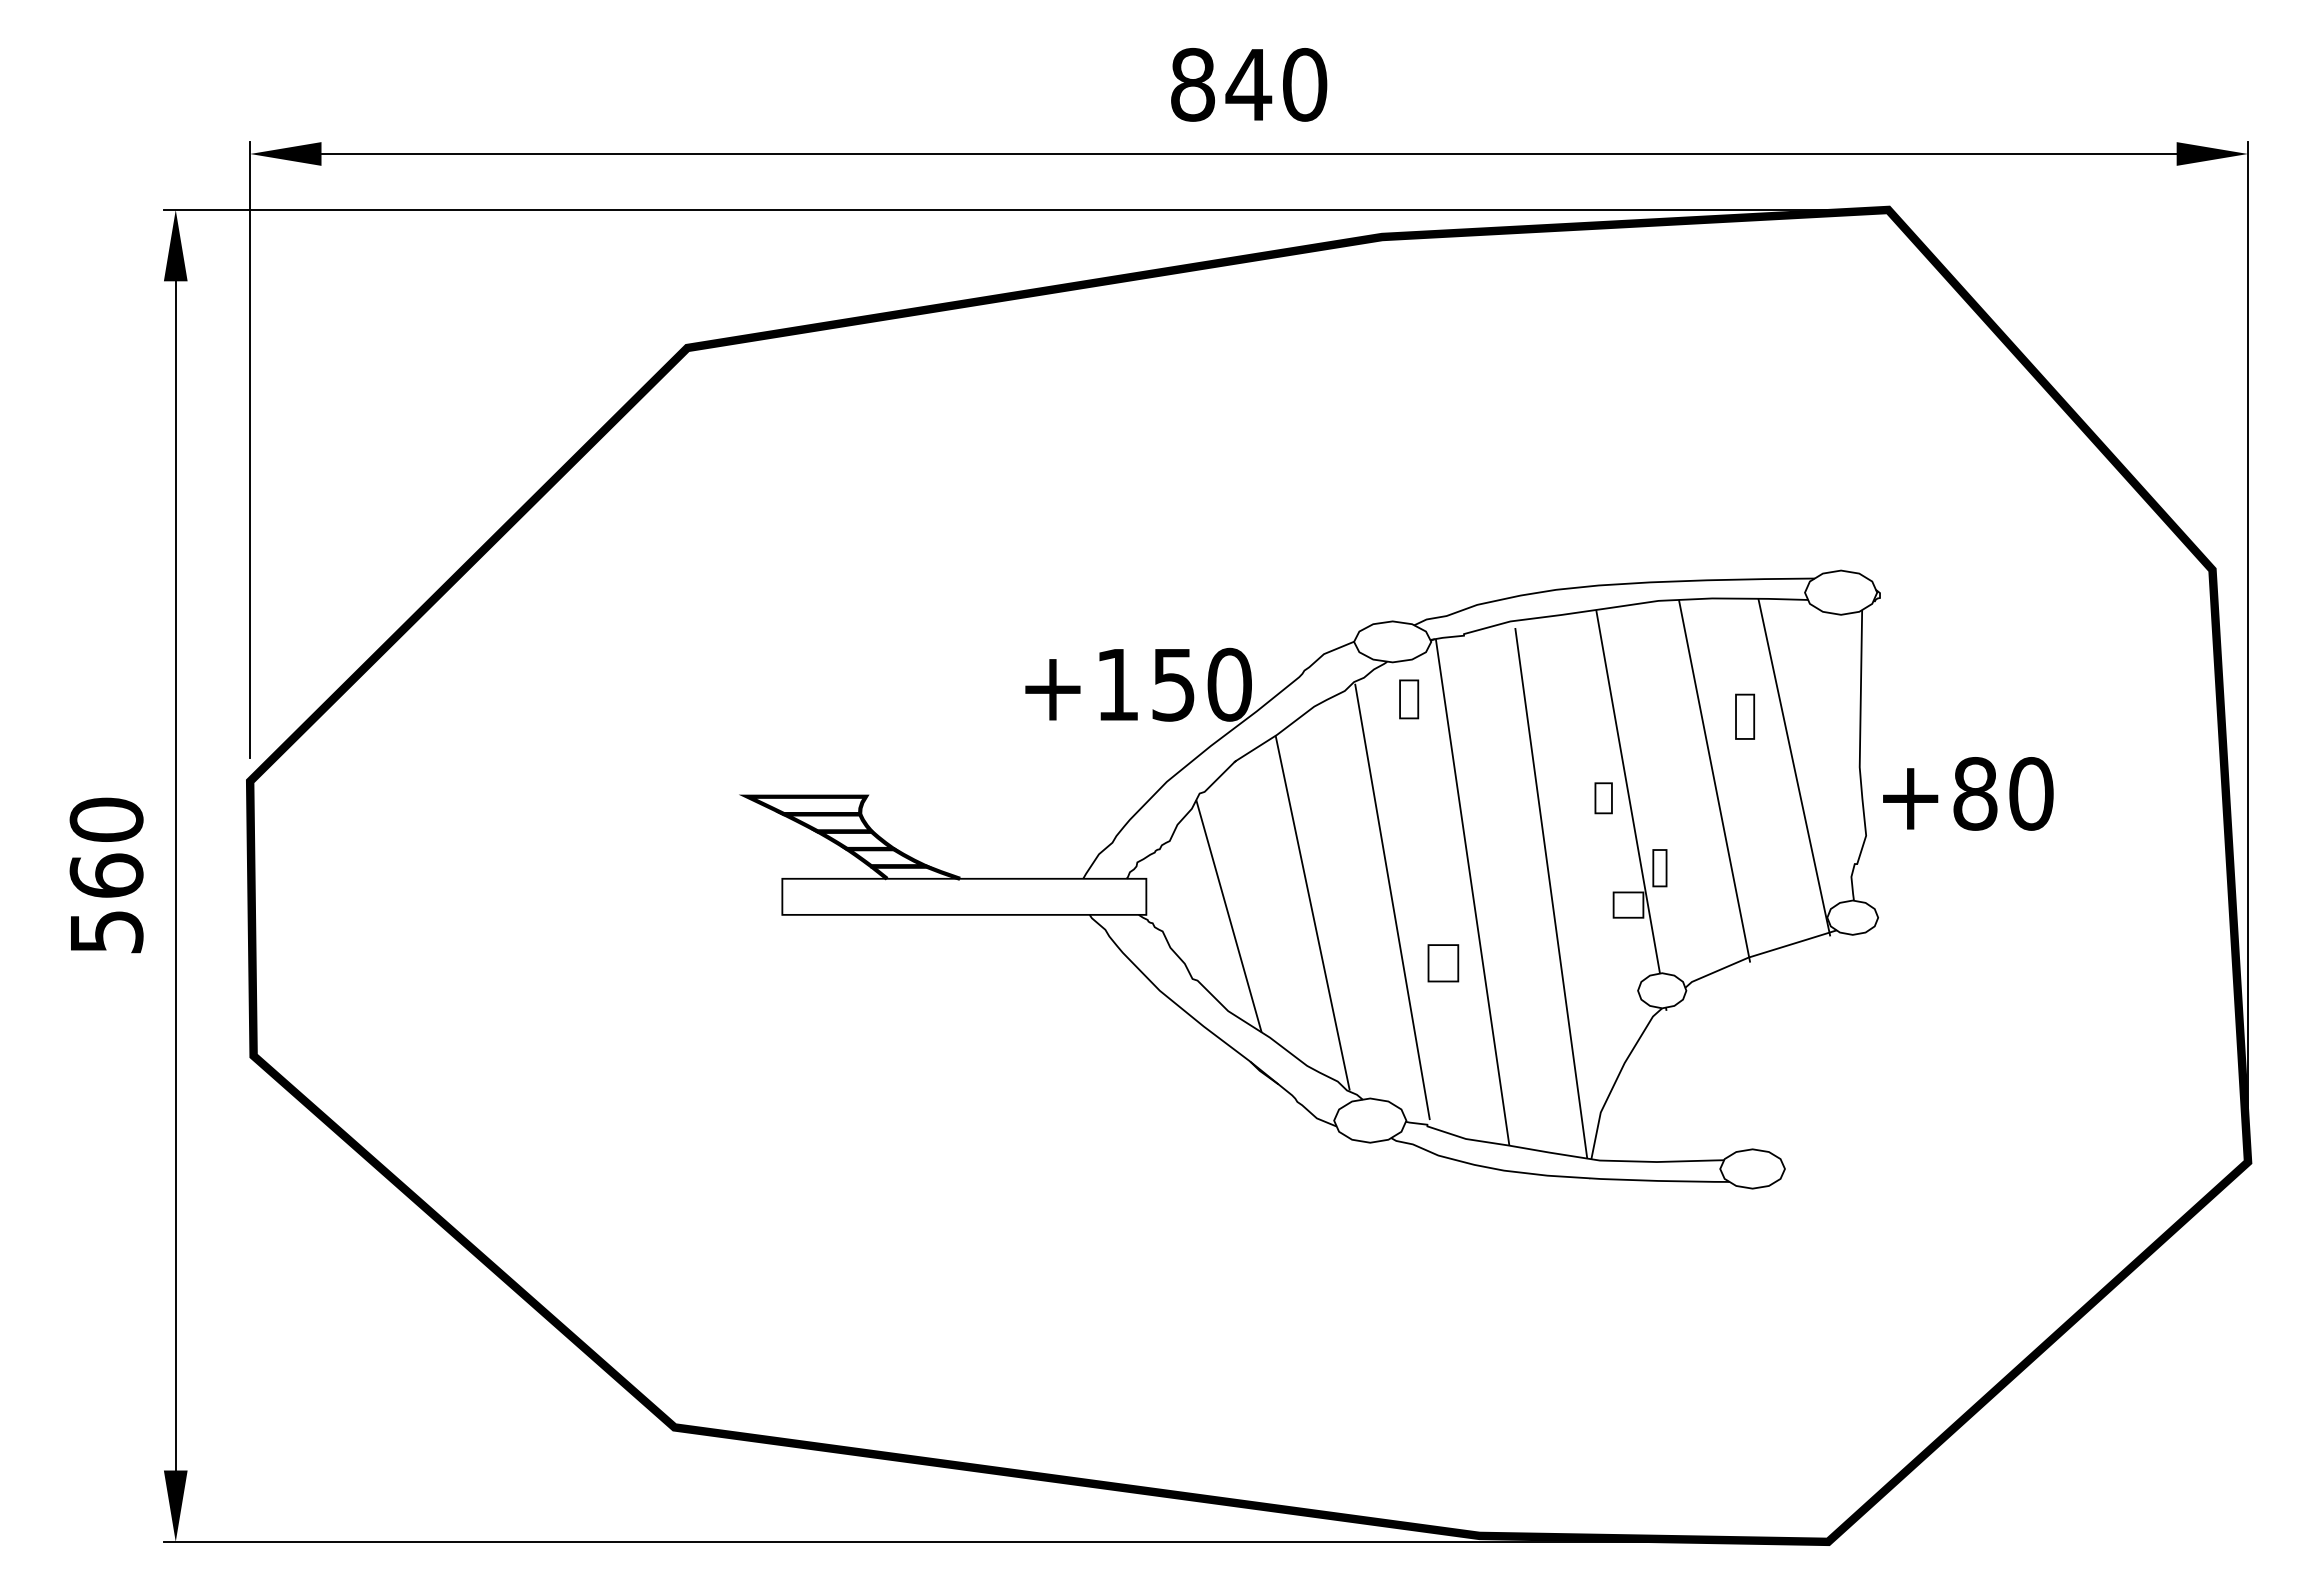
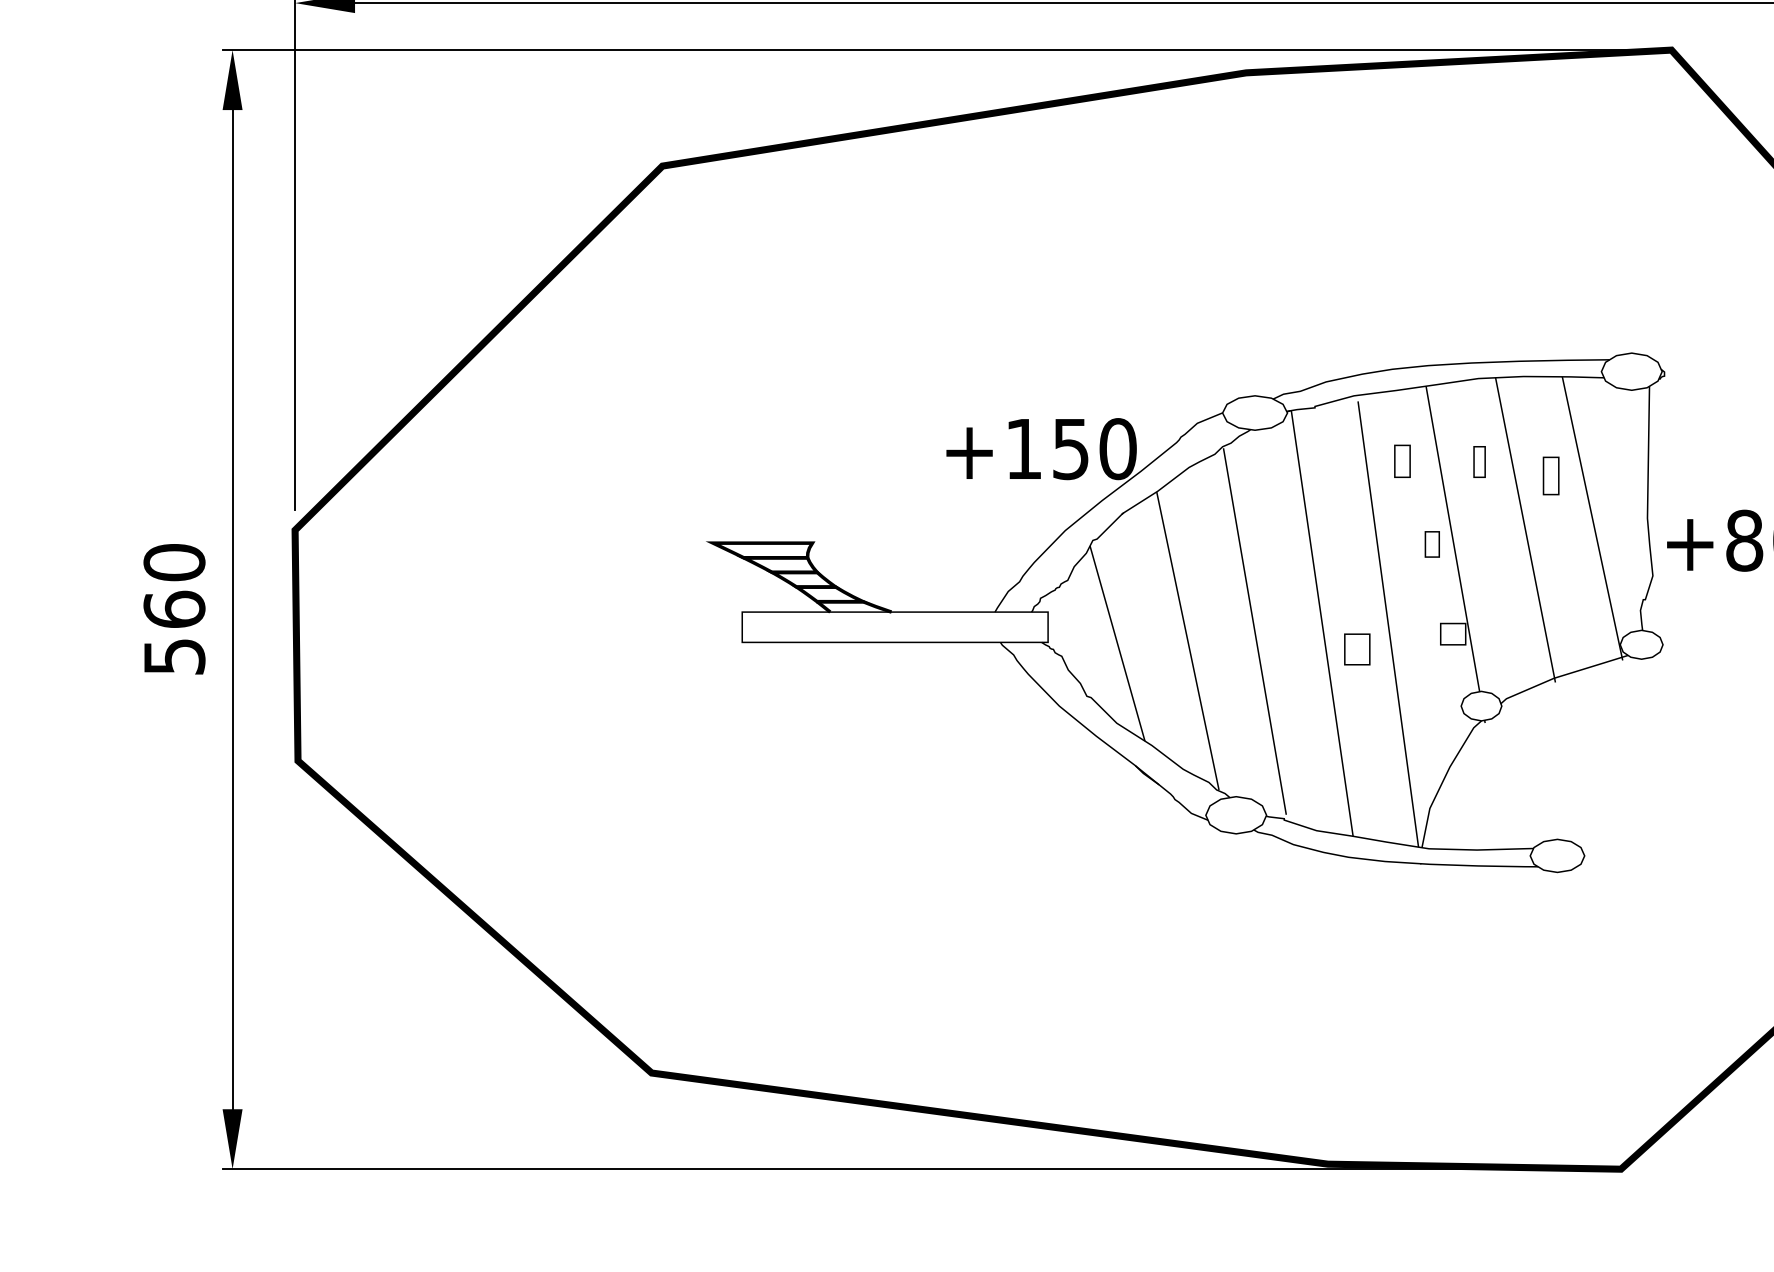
part: (1409, 699) -> (1402, 461), moved
part: (1659, 868) -> (1479, 462), moved
part: (1443, 963) -> (1357, 649), moved

